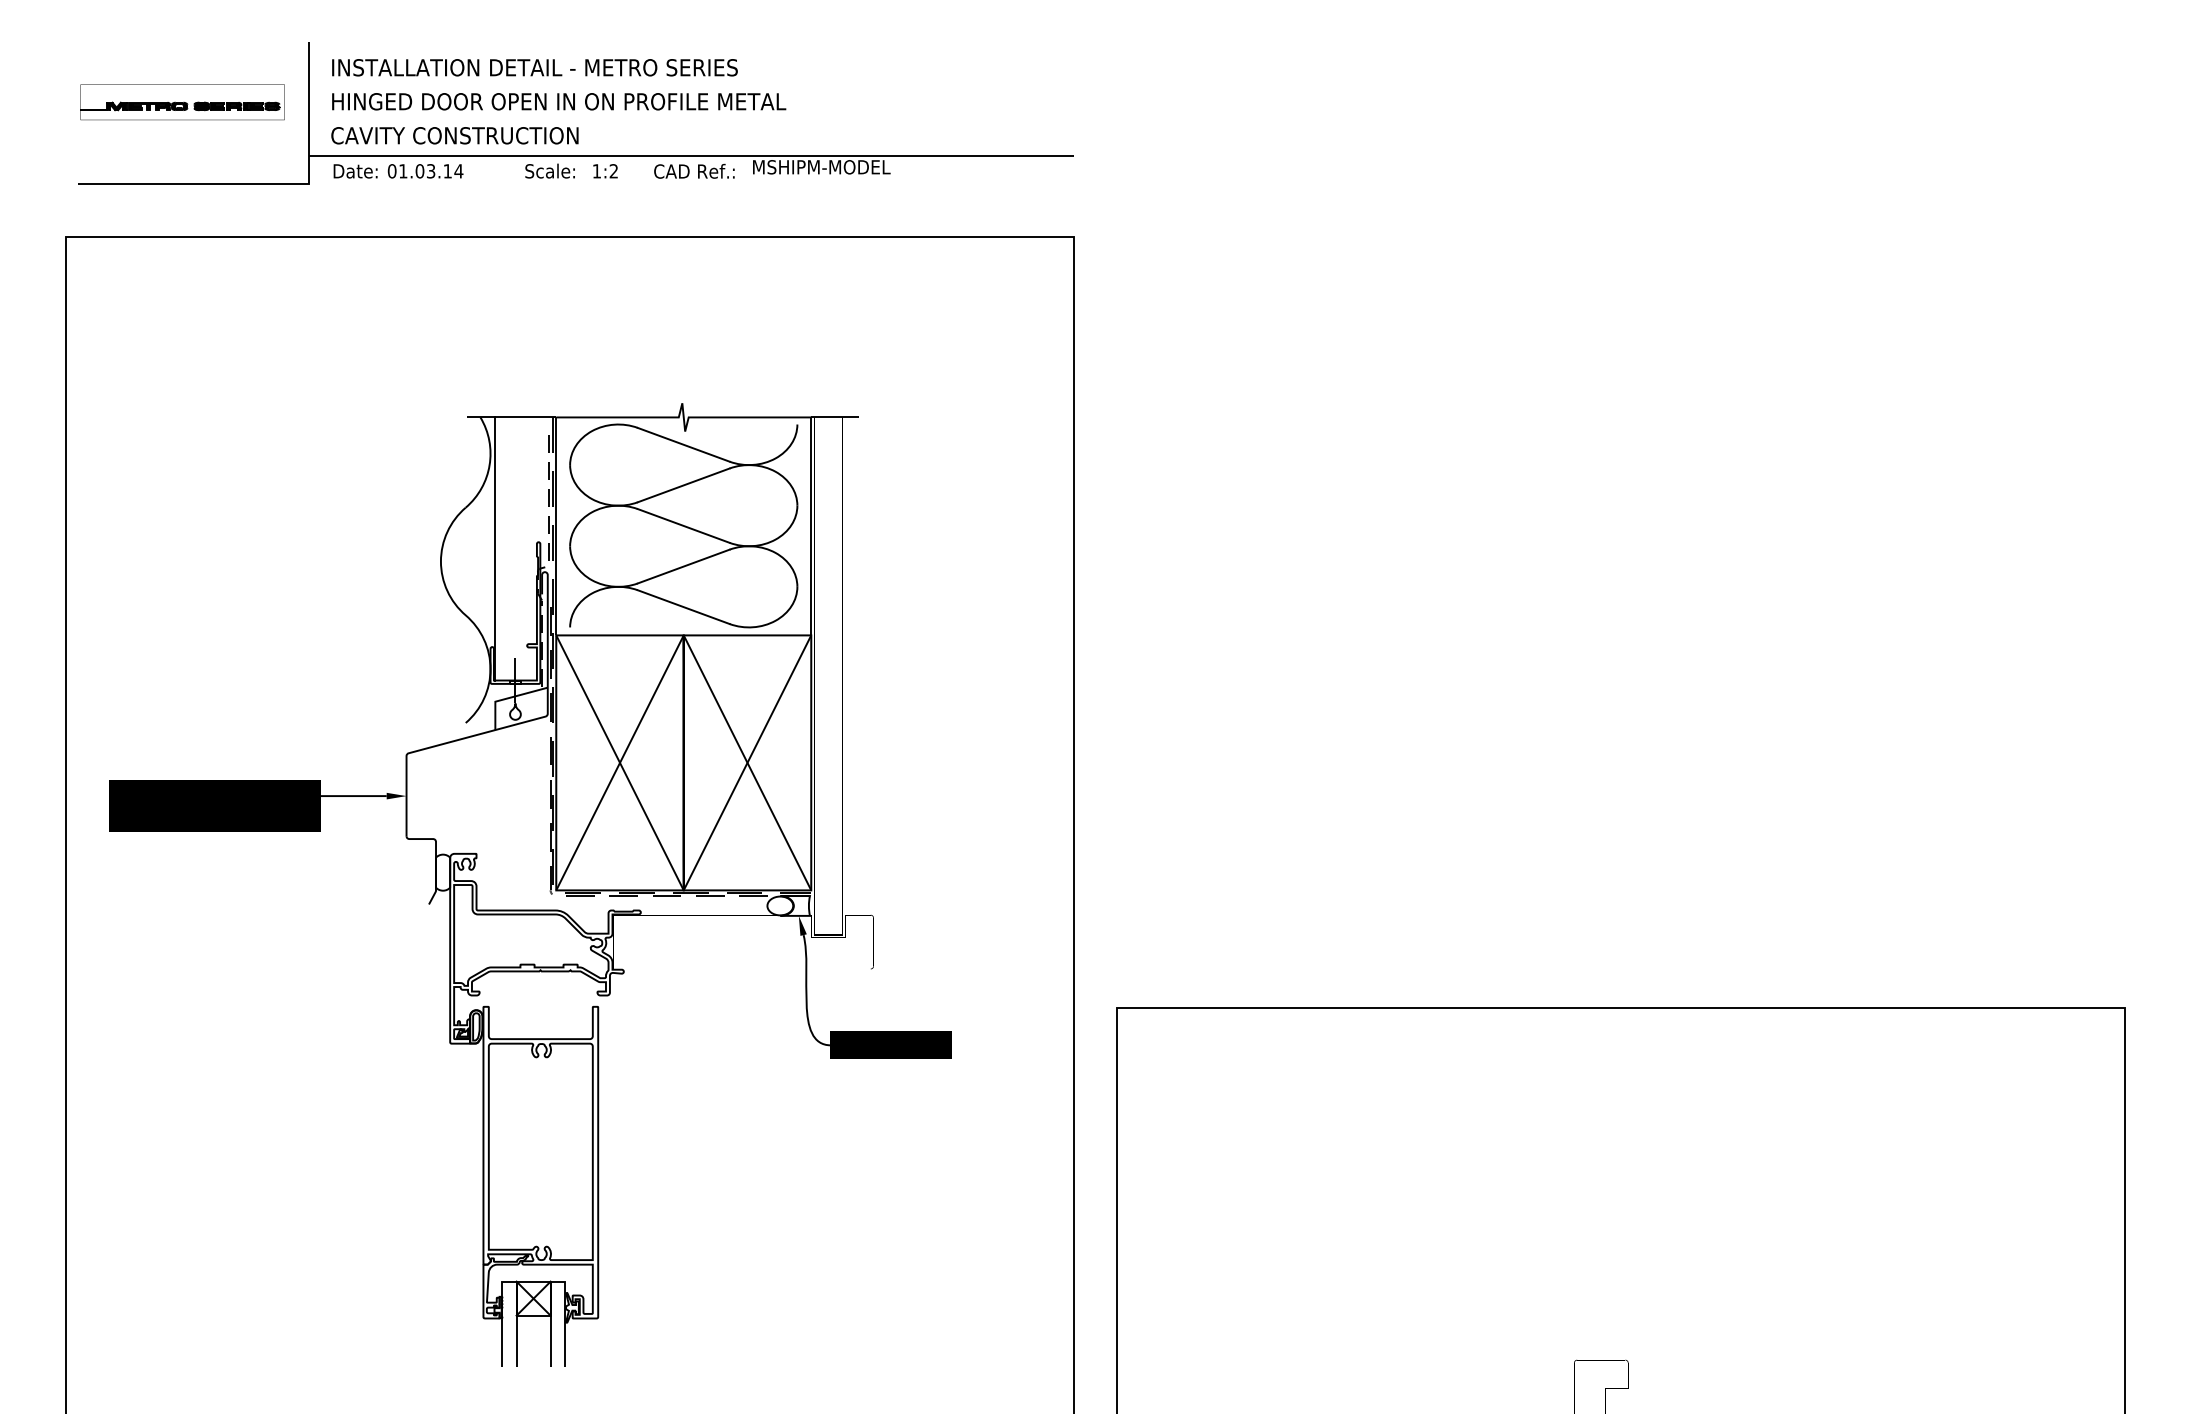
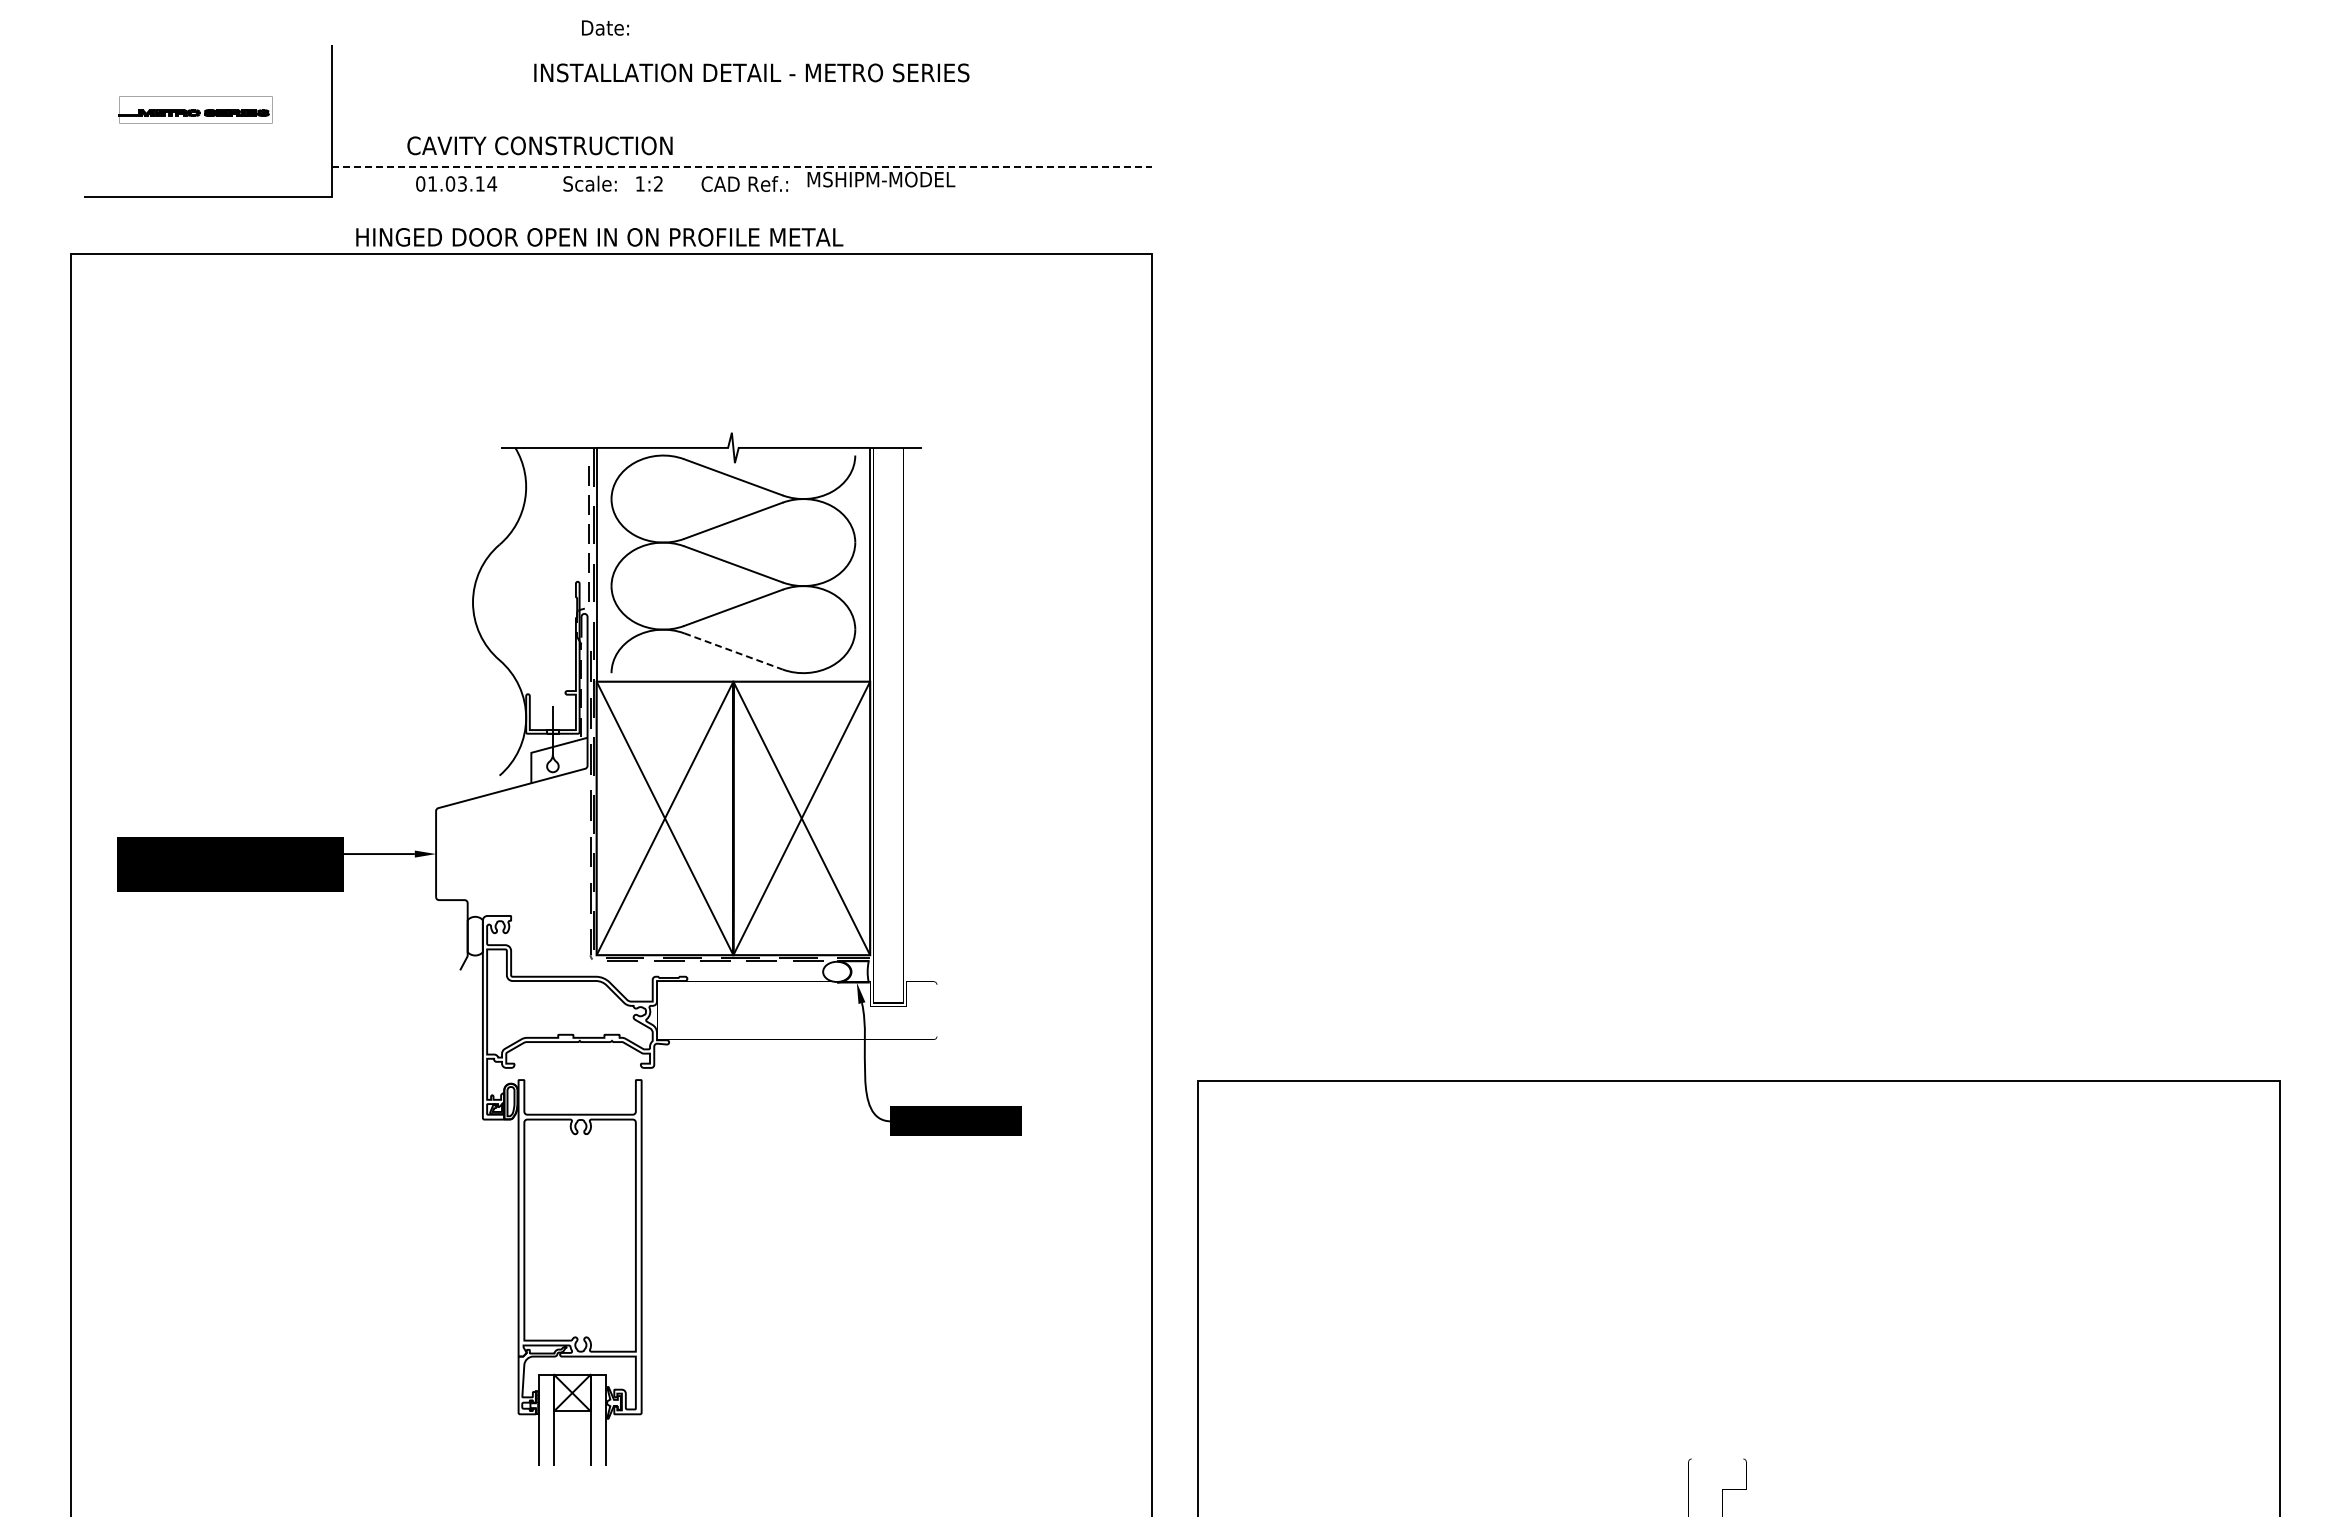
text: (534, 67) -> (751, 72), moved
part: (182, 101) -> (195, 109), size x0.7
text: (558, 101) -> (599, 237), moved
text: (454, 135) -> (539, 145), moved
line: (692, 155) -> (742, 167), solid -> dashed
text: (355, 170) -> (605, 27), moved
line: (495, 548) -> (531, 588), removed
line: (683, 607) -> (733, 651), solid -> dashed

